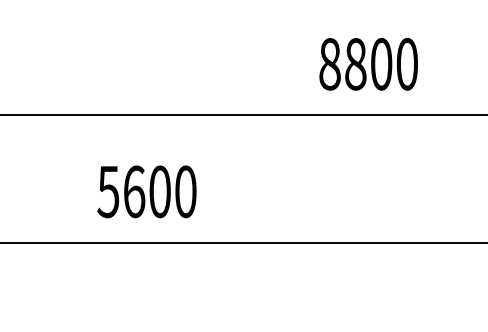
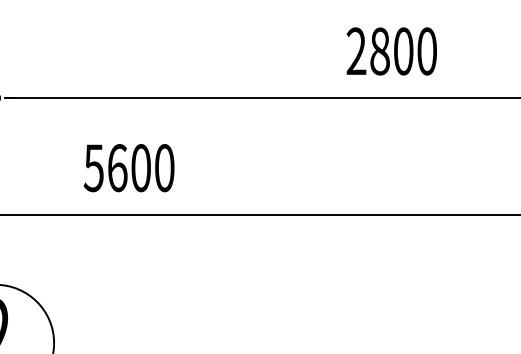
text: (329, 64) -> (356, 51), 8800 -> 2800
text: (146, 192) -> (128, 168), moved

